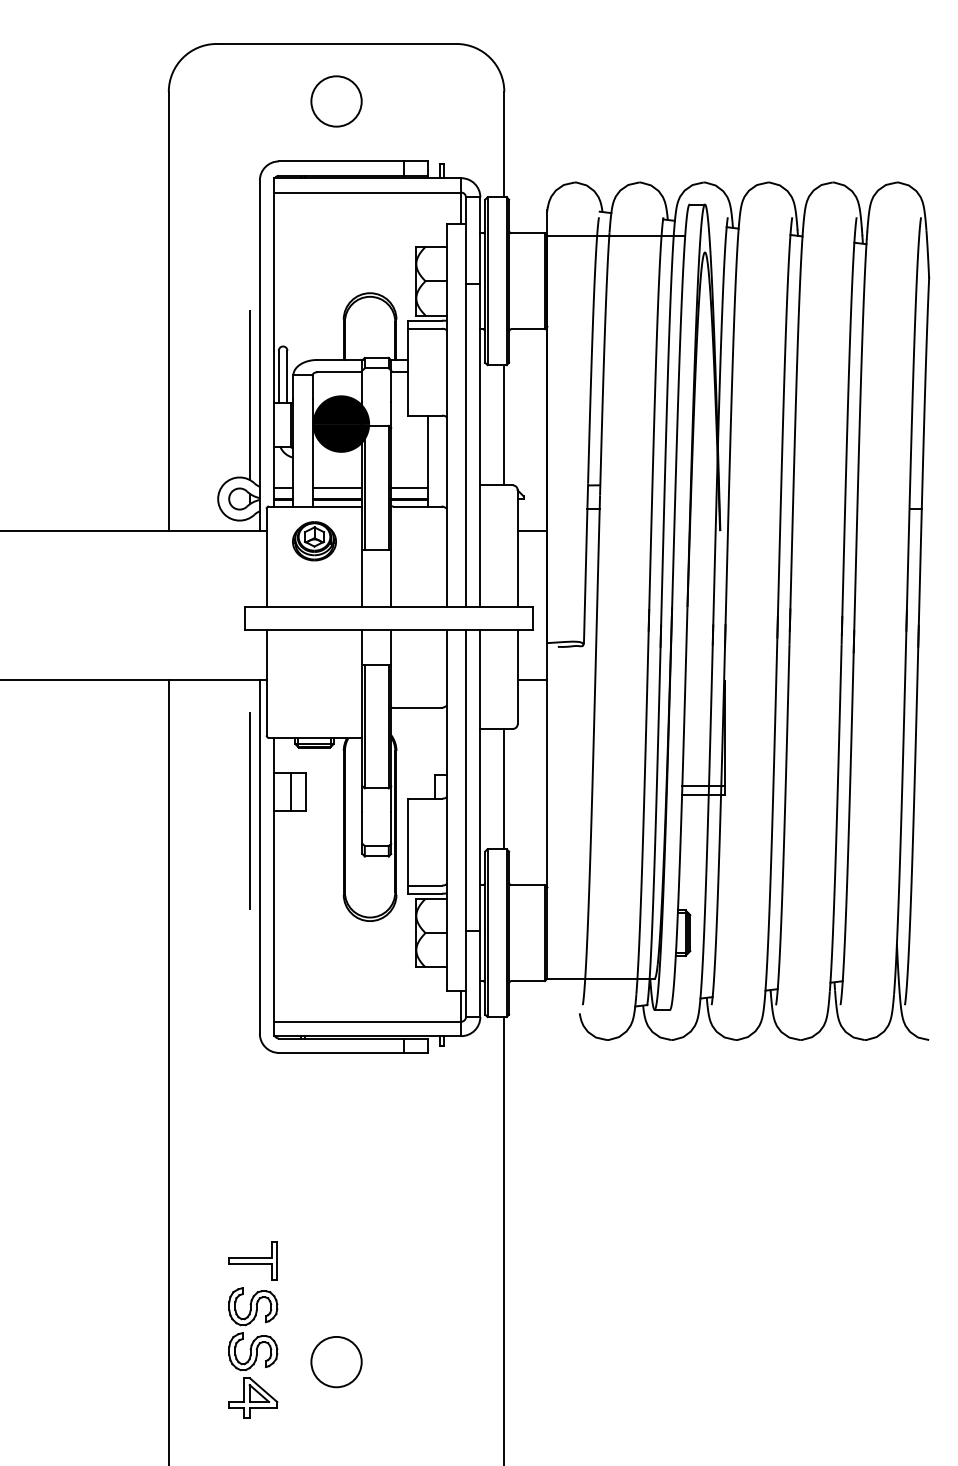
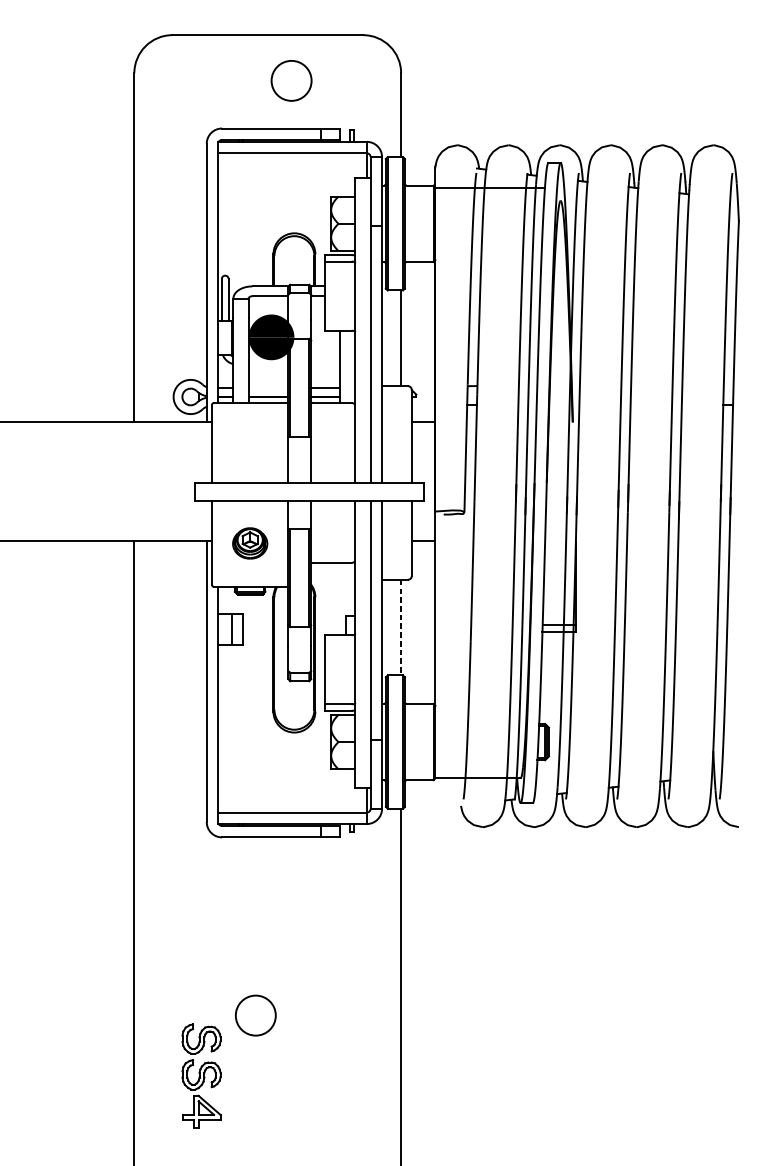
circle: (336, 101) -> (291, 80), moved
line: (250, 395) -> (199, 314), removed
line: (337, 487) -> (268, 387), removed
part: (314, 541) -> (250, 543), moved
line: (504, 789) -> (401, 627), solid -> dashed
line: (250, 810) -> (199, 644), removed
part: (252, 1260) -> (200, 1002), removed
circle: (336, 1362) -> (255, 1015), moved

